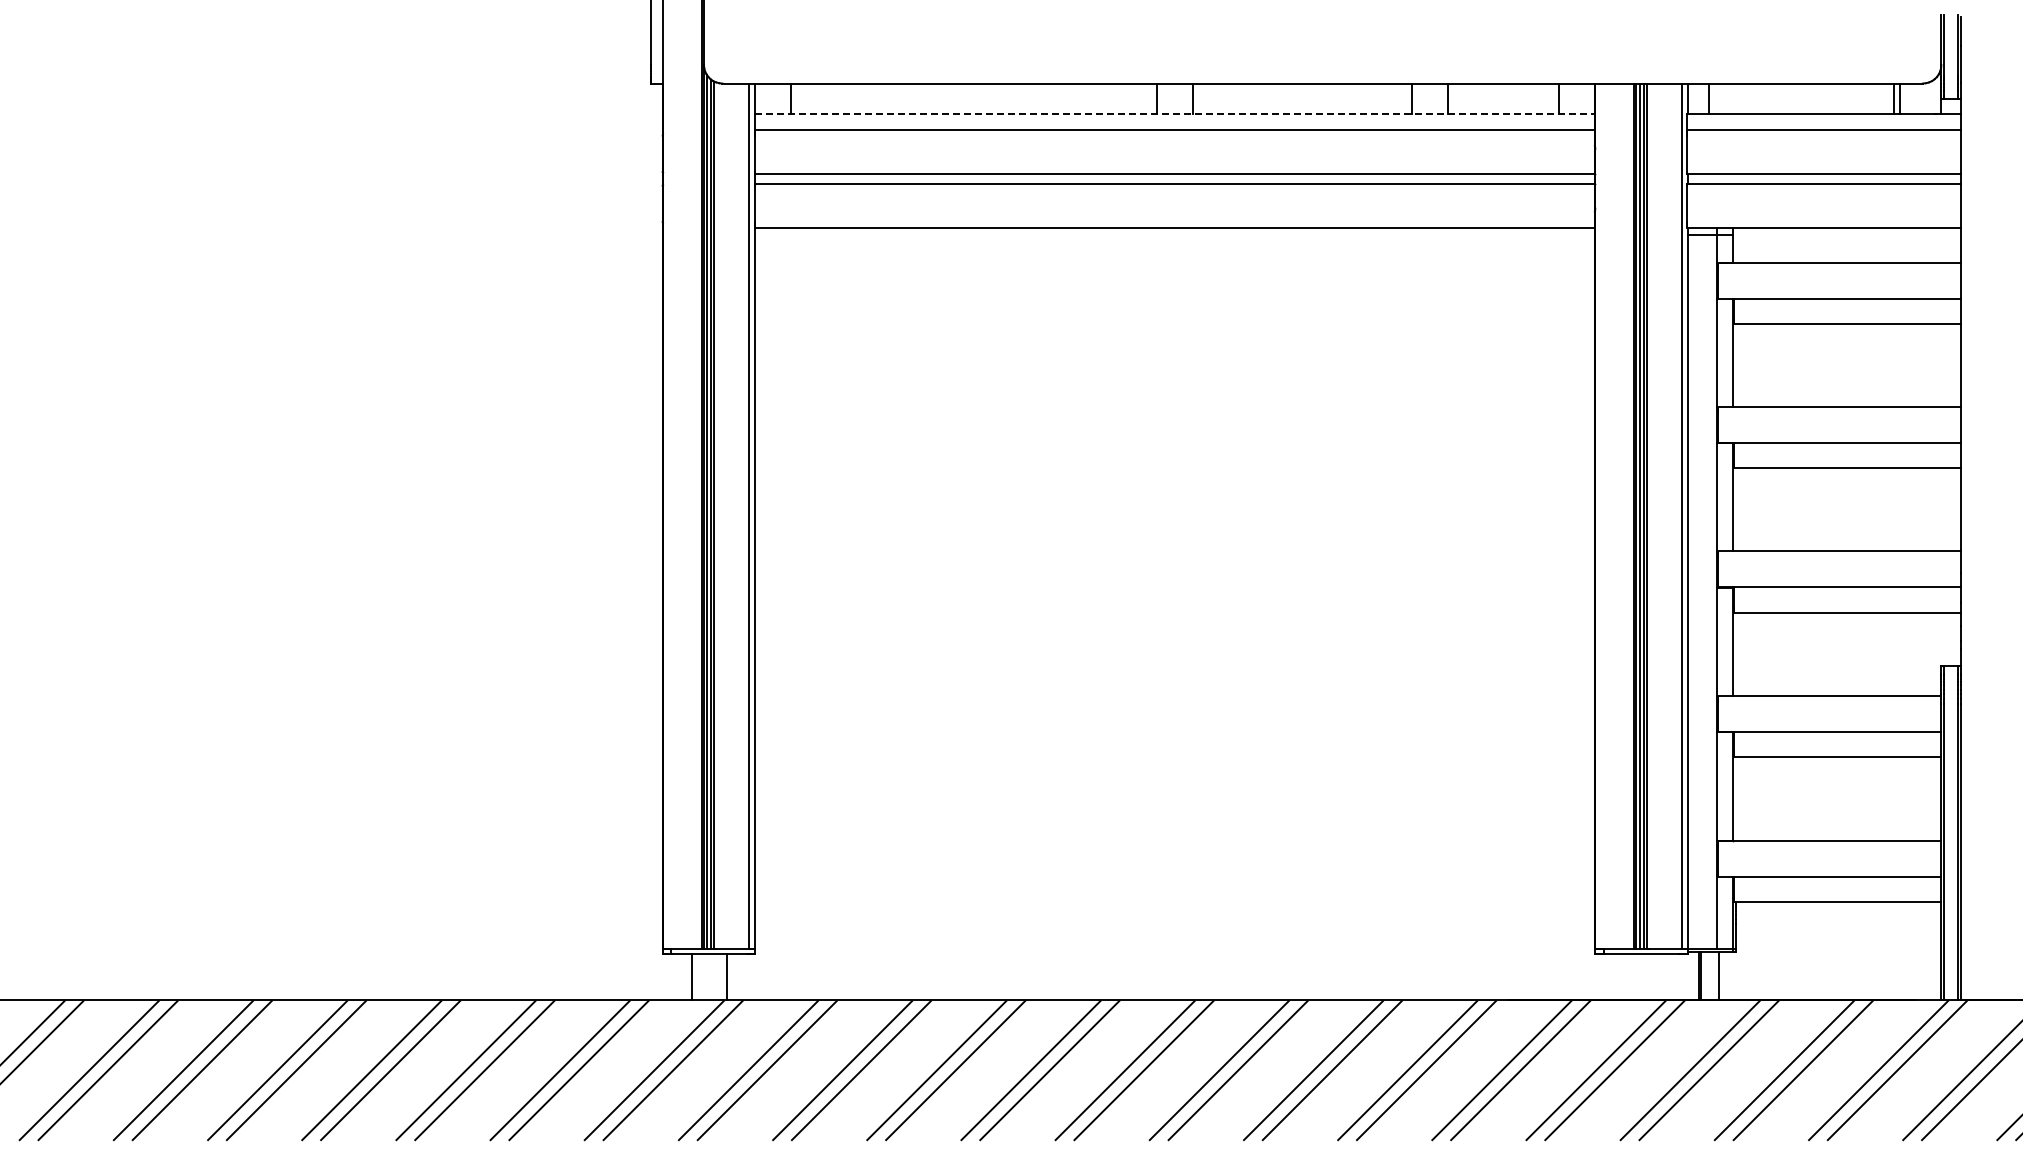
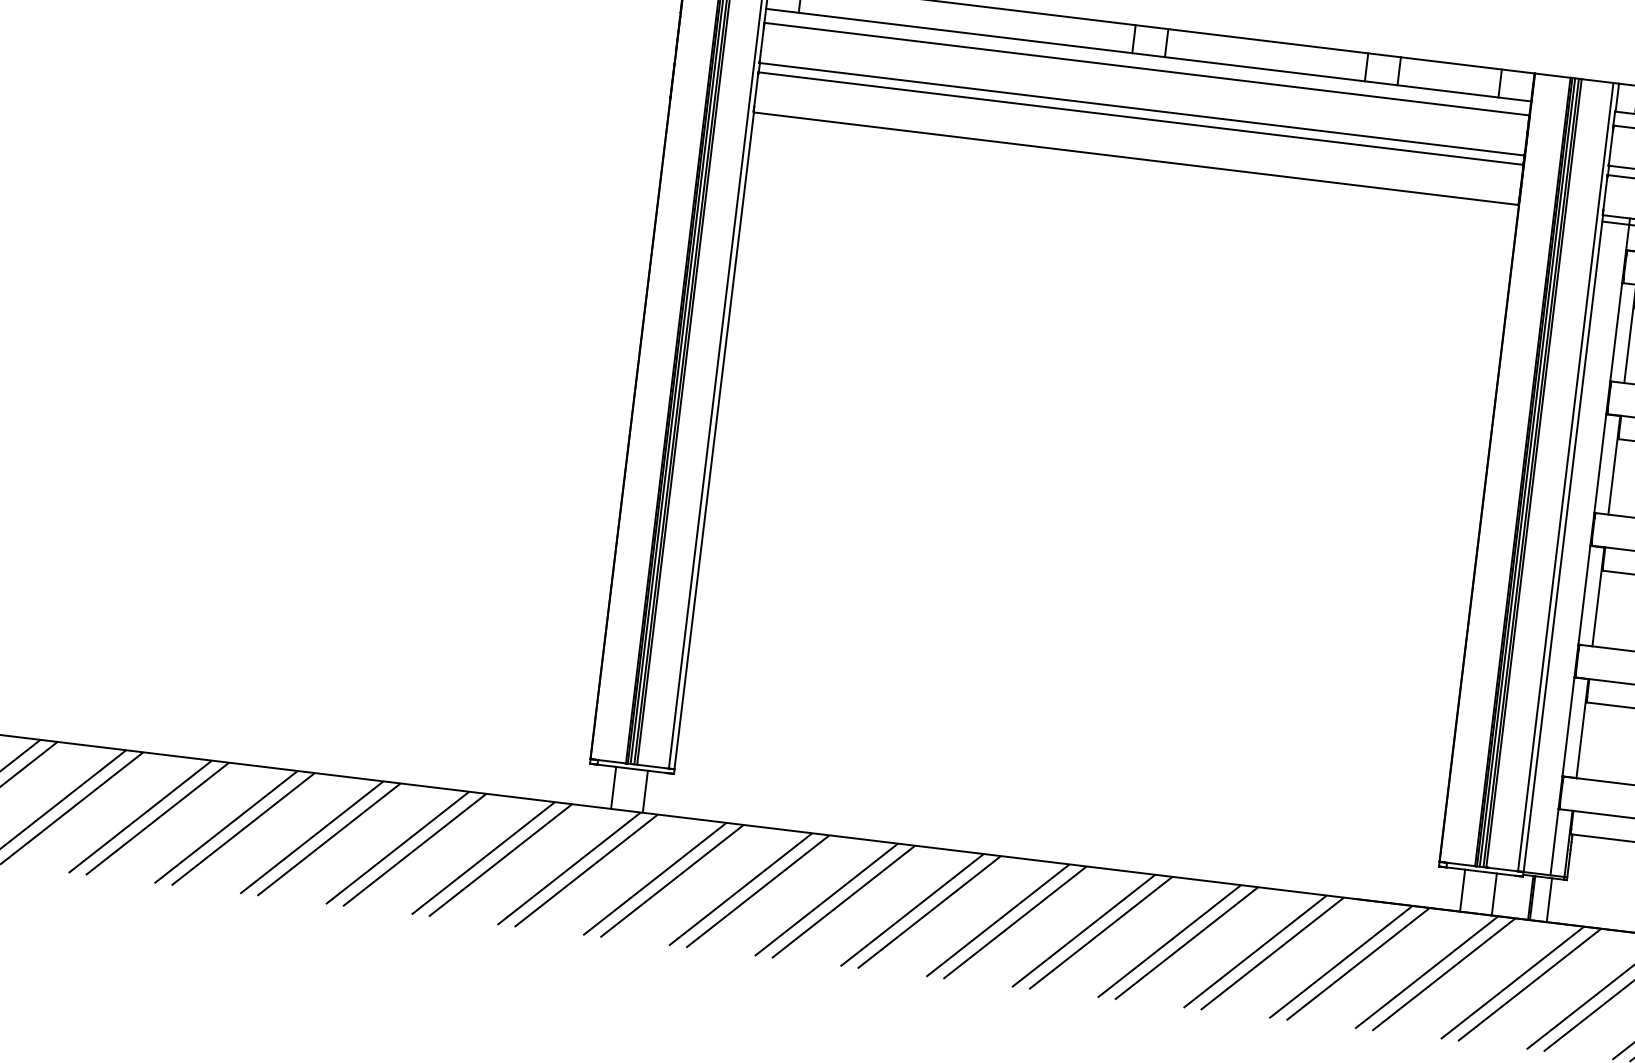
line: (1175, 114) -> (1149, 55), dashed -> solid
line: (1624, 977) -> (1462, 890), added
line: (1658, 977) -> (1493, 894), added

